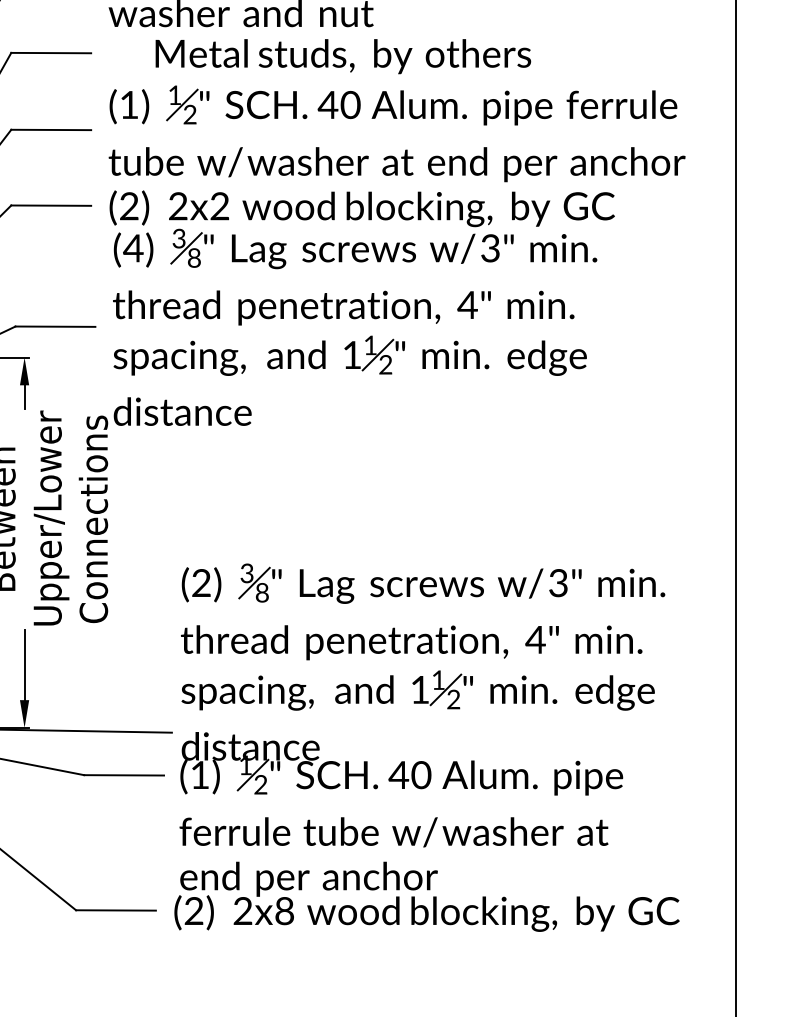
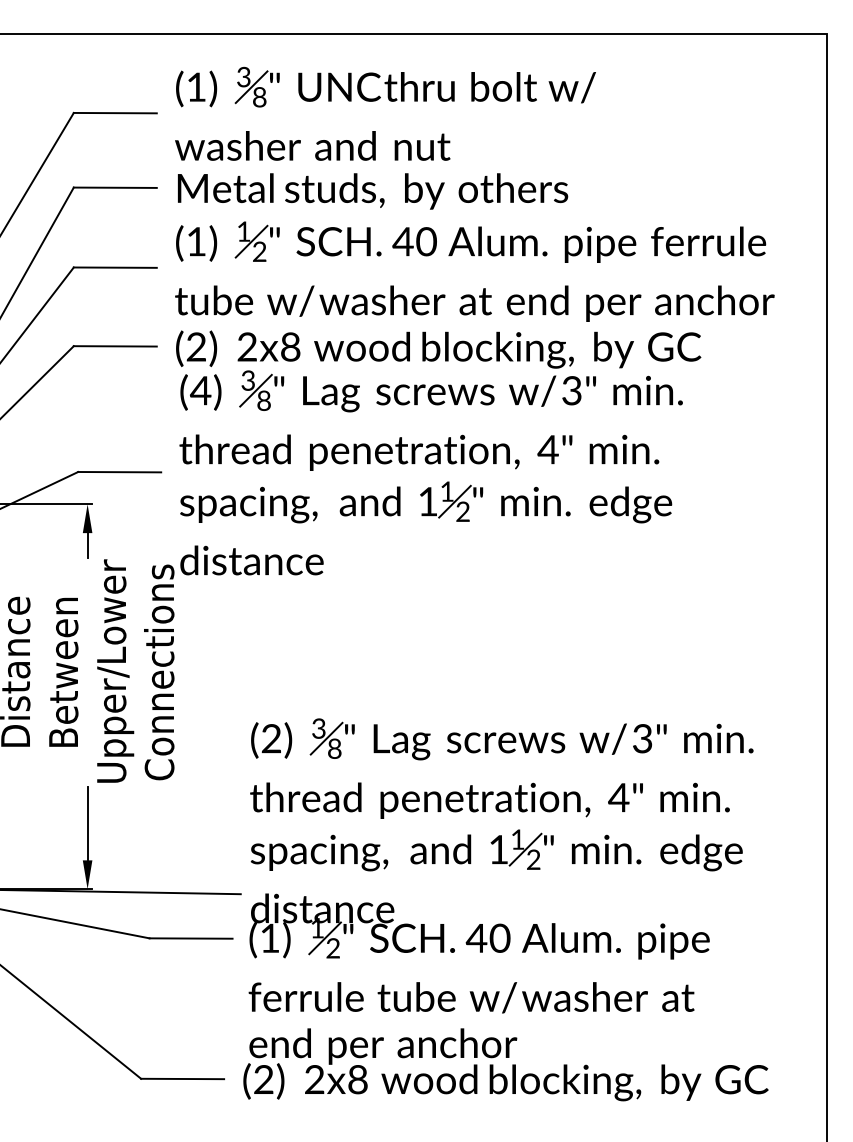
text: (343, 56) -> (373, 191), moved
text: (219, 206) -> (290, 347), 2x2 -> 2x8

